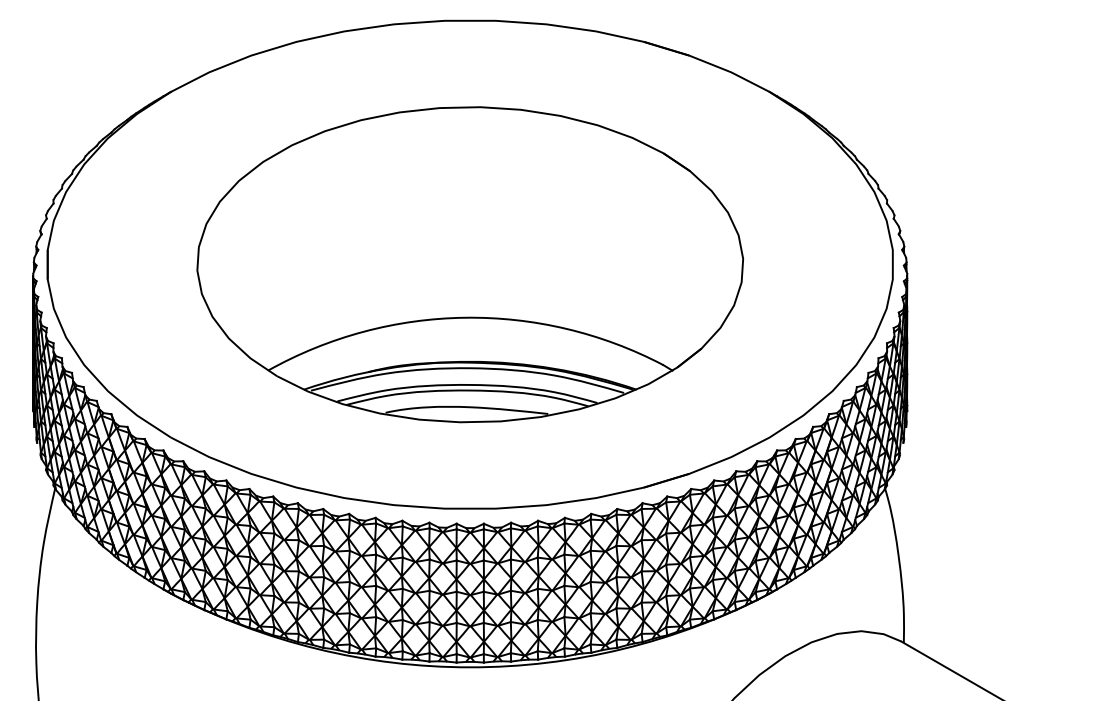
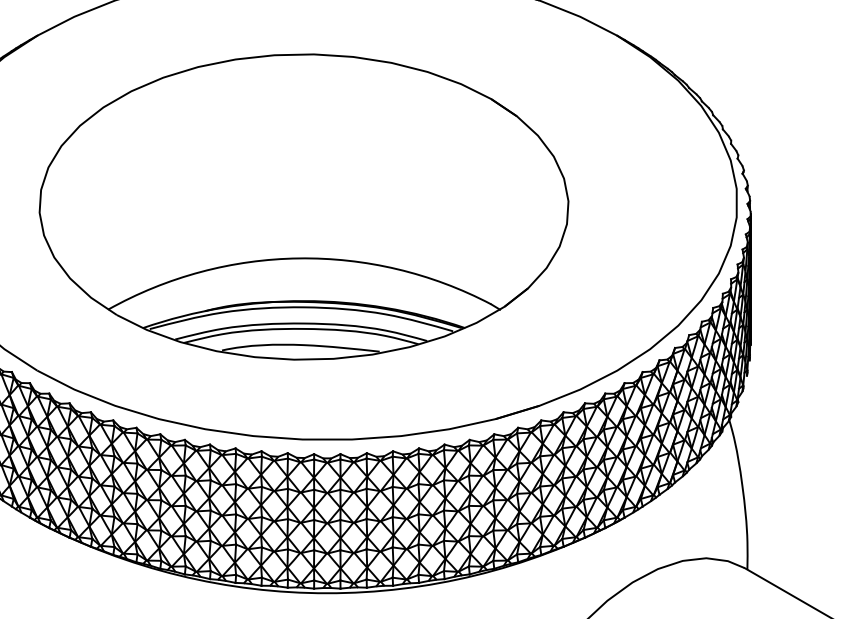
part: (469, 264) -> (303, 206), moved

